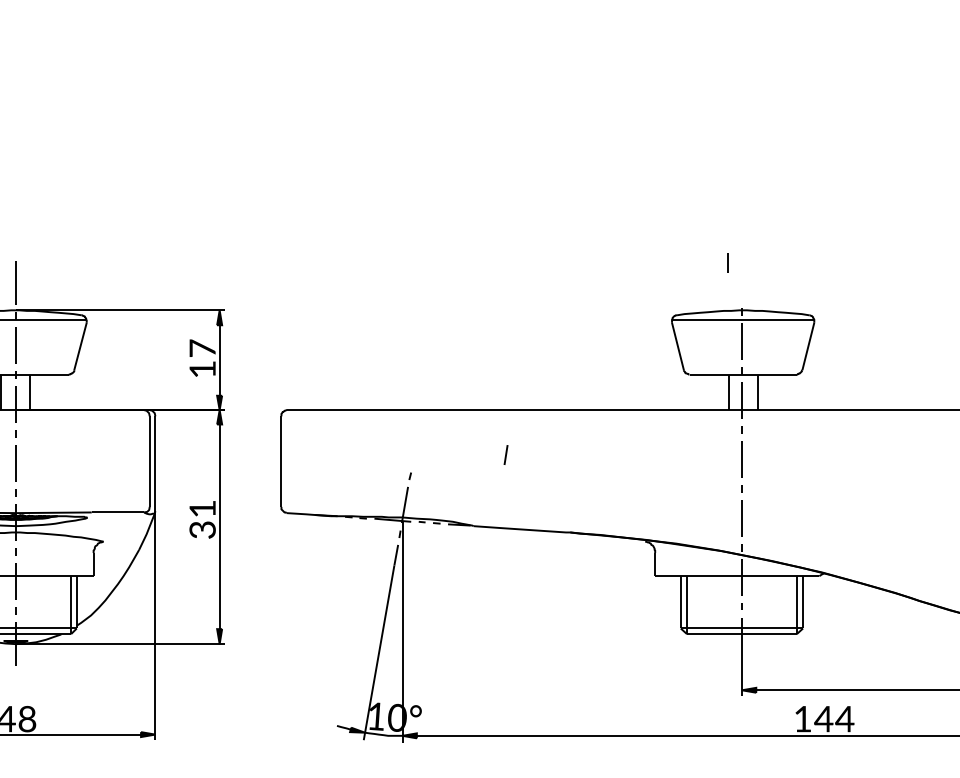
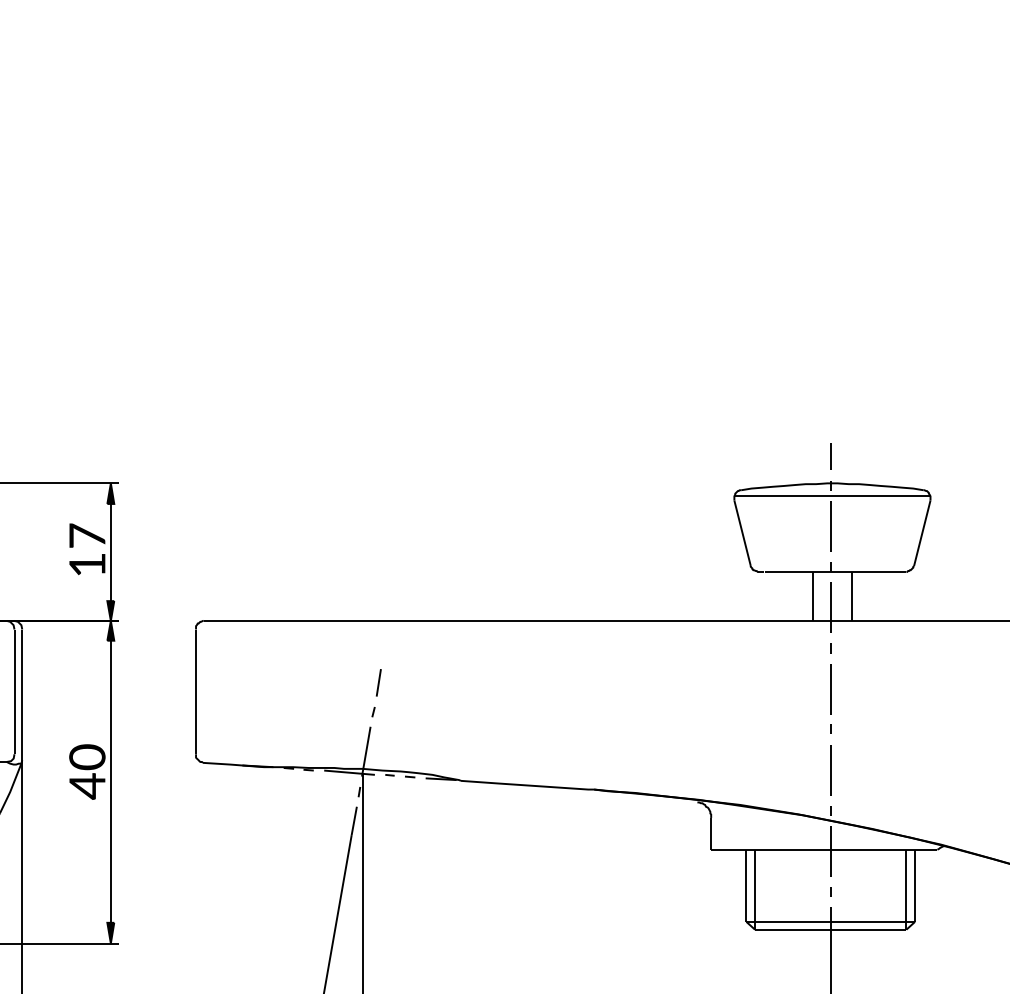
line: (727, 262) -> (830, 456), moved
line: (505, 454) -> (378, 682), moved
text: (202, 519) -> (87, 771), 31 -> 40

